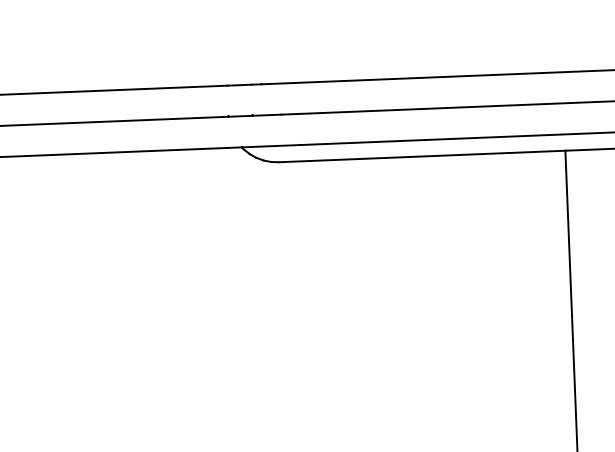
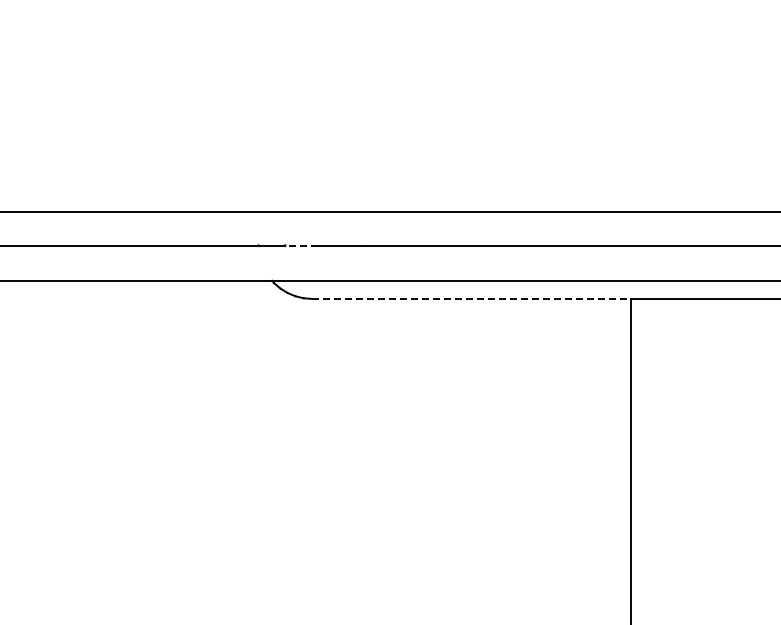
line: (267, 115) -> (301, 246), solid -> dashed
line: (421, 156) -> (471, 298), solid -> dashed

